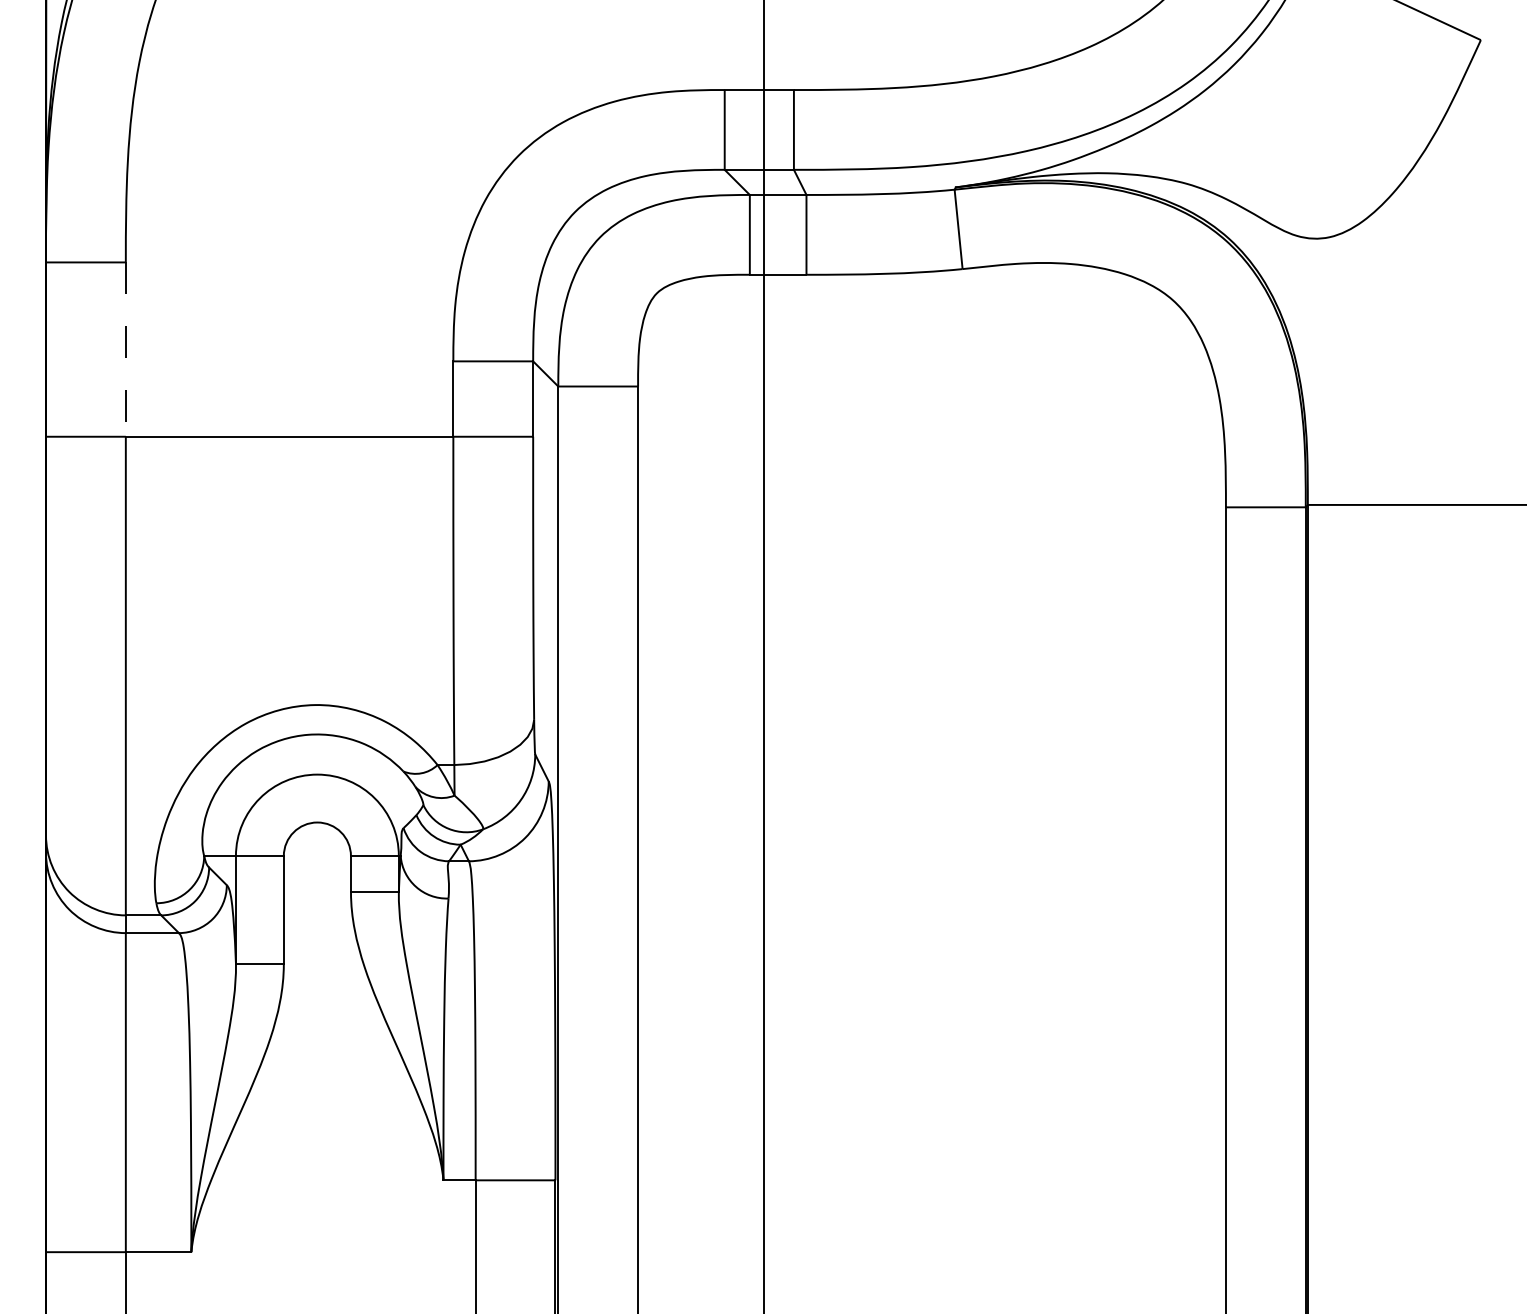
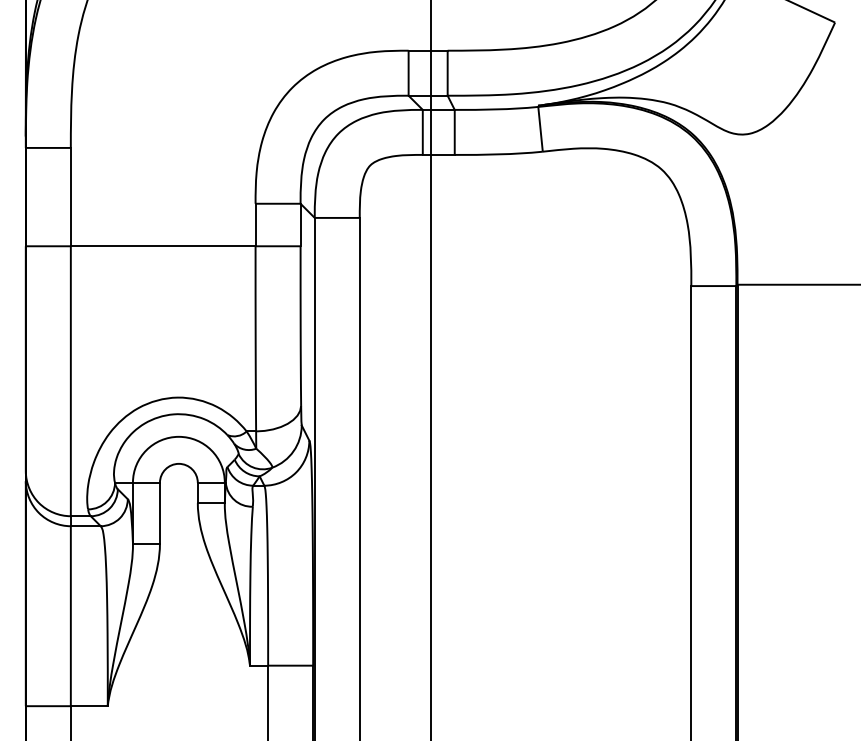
line: (125, 350) -> (70, 197), dashed -> solid

